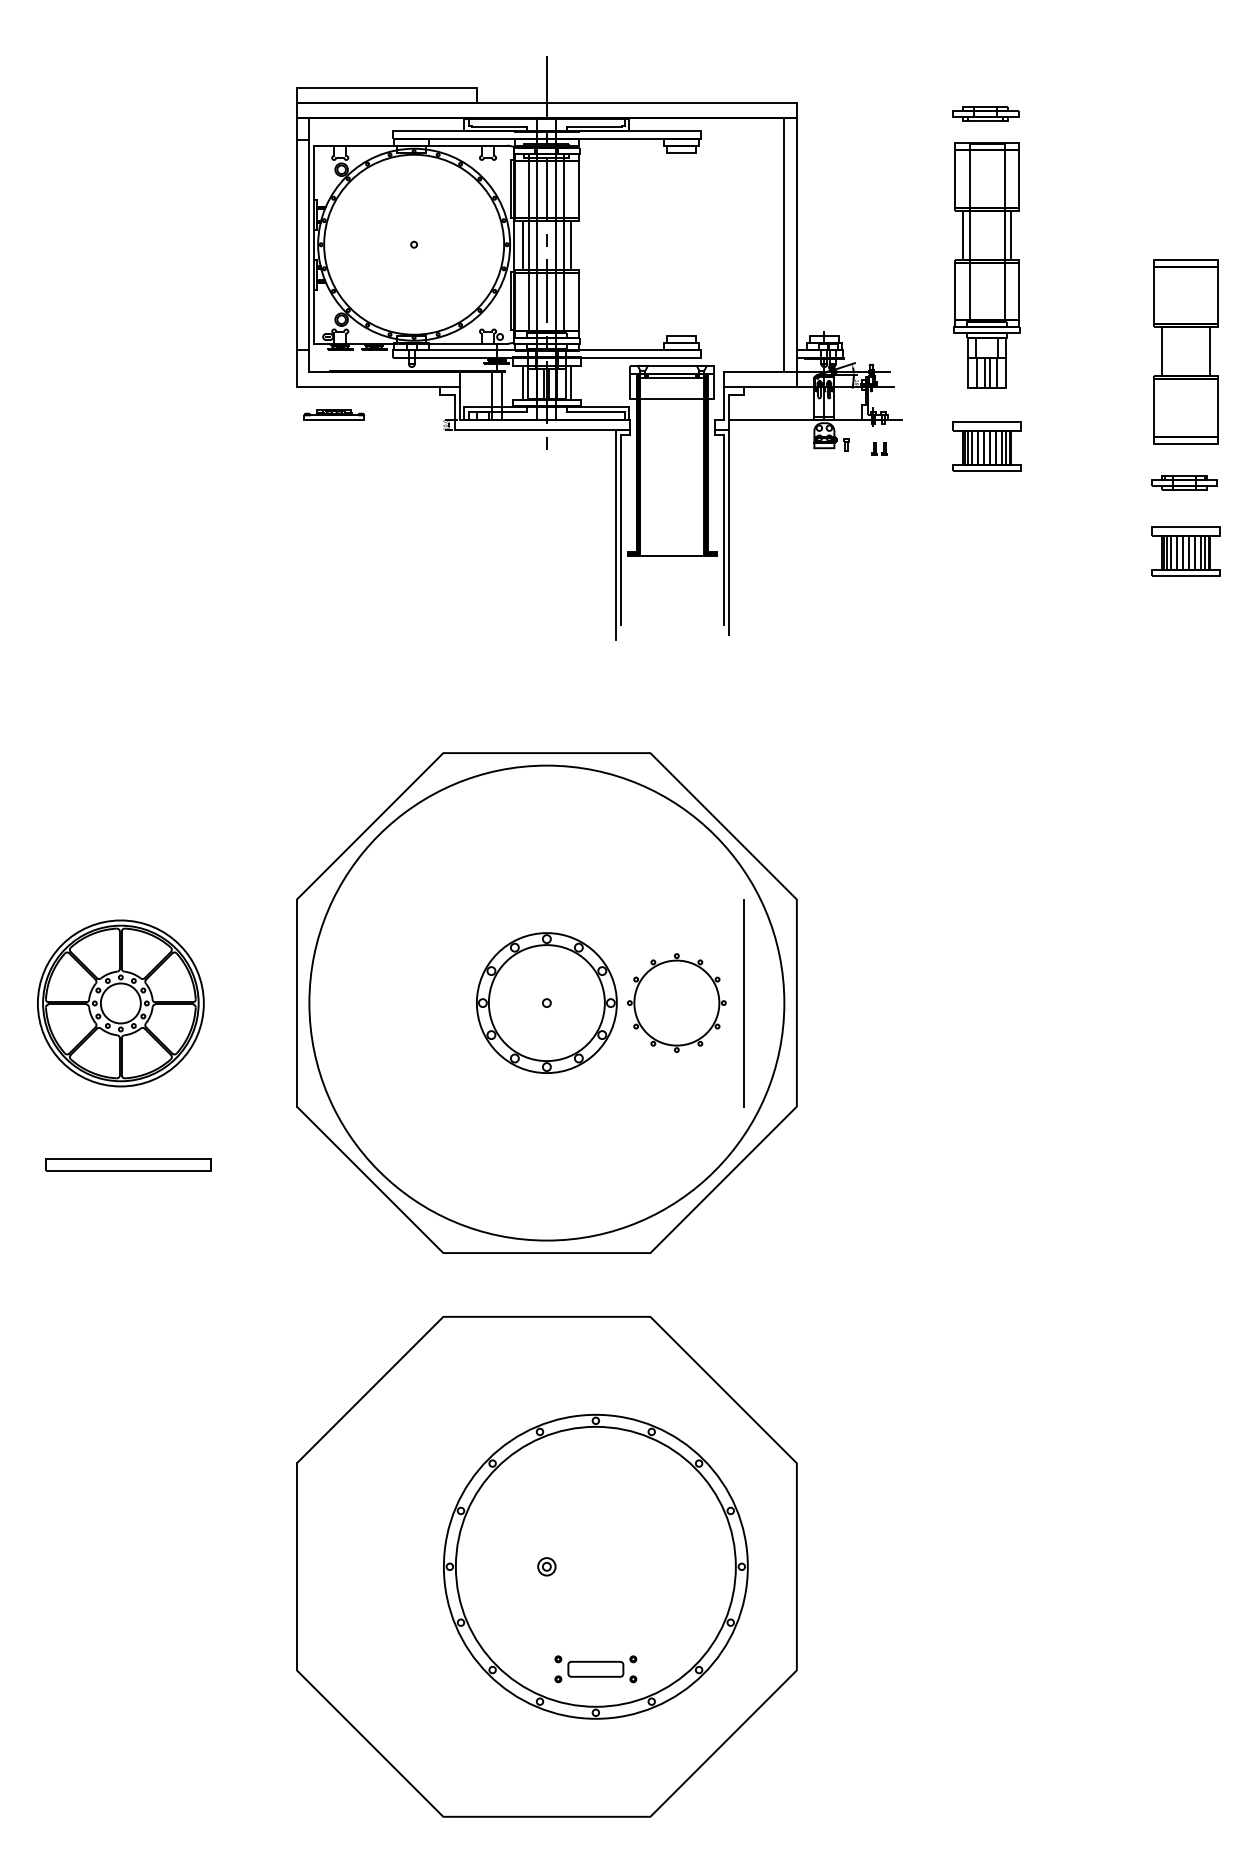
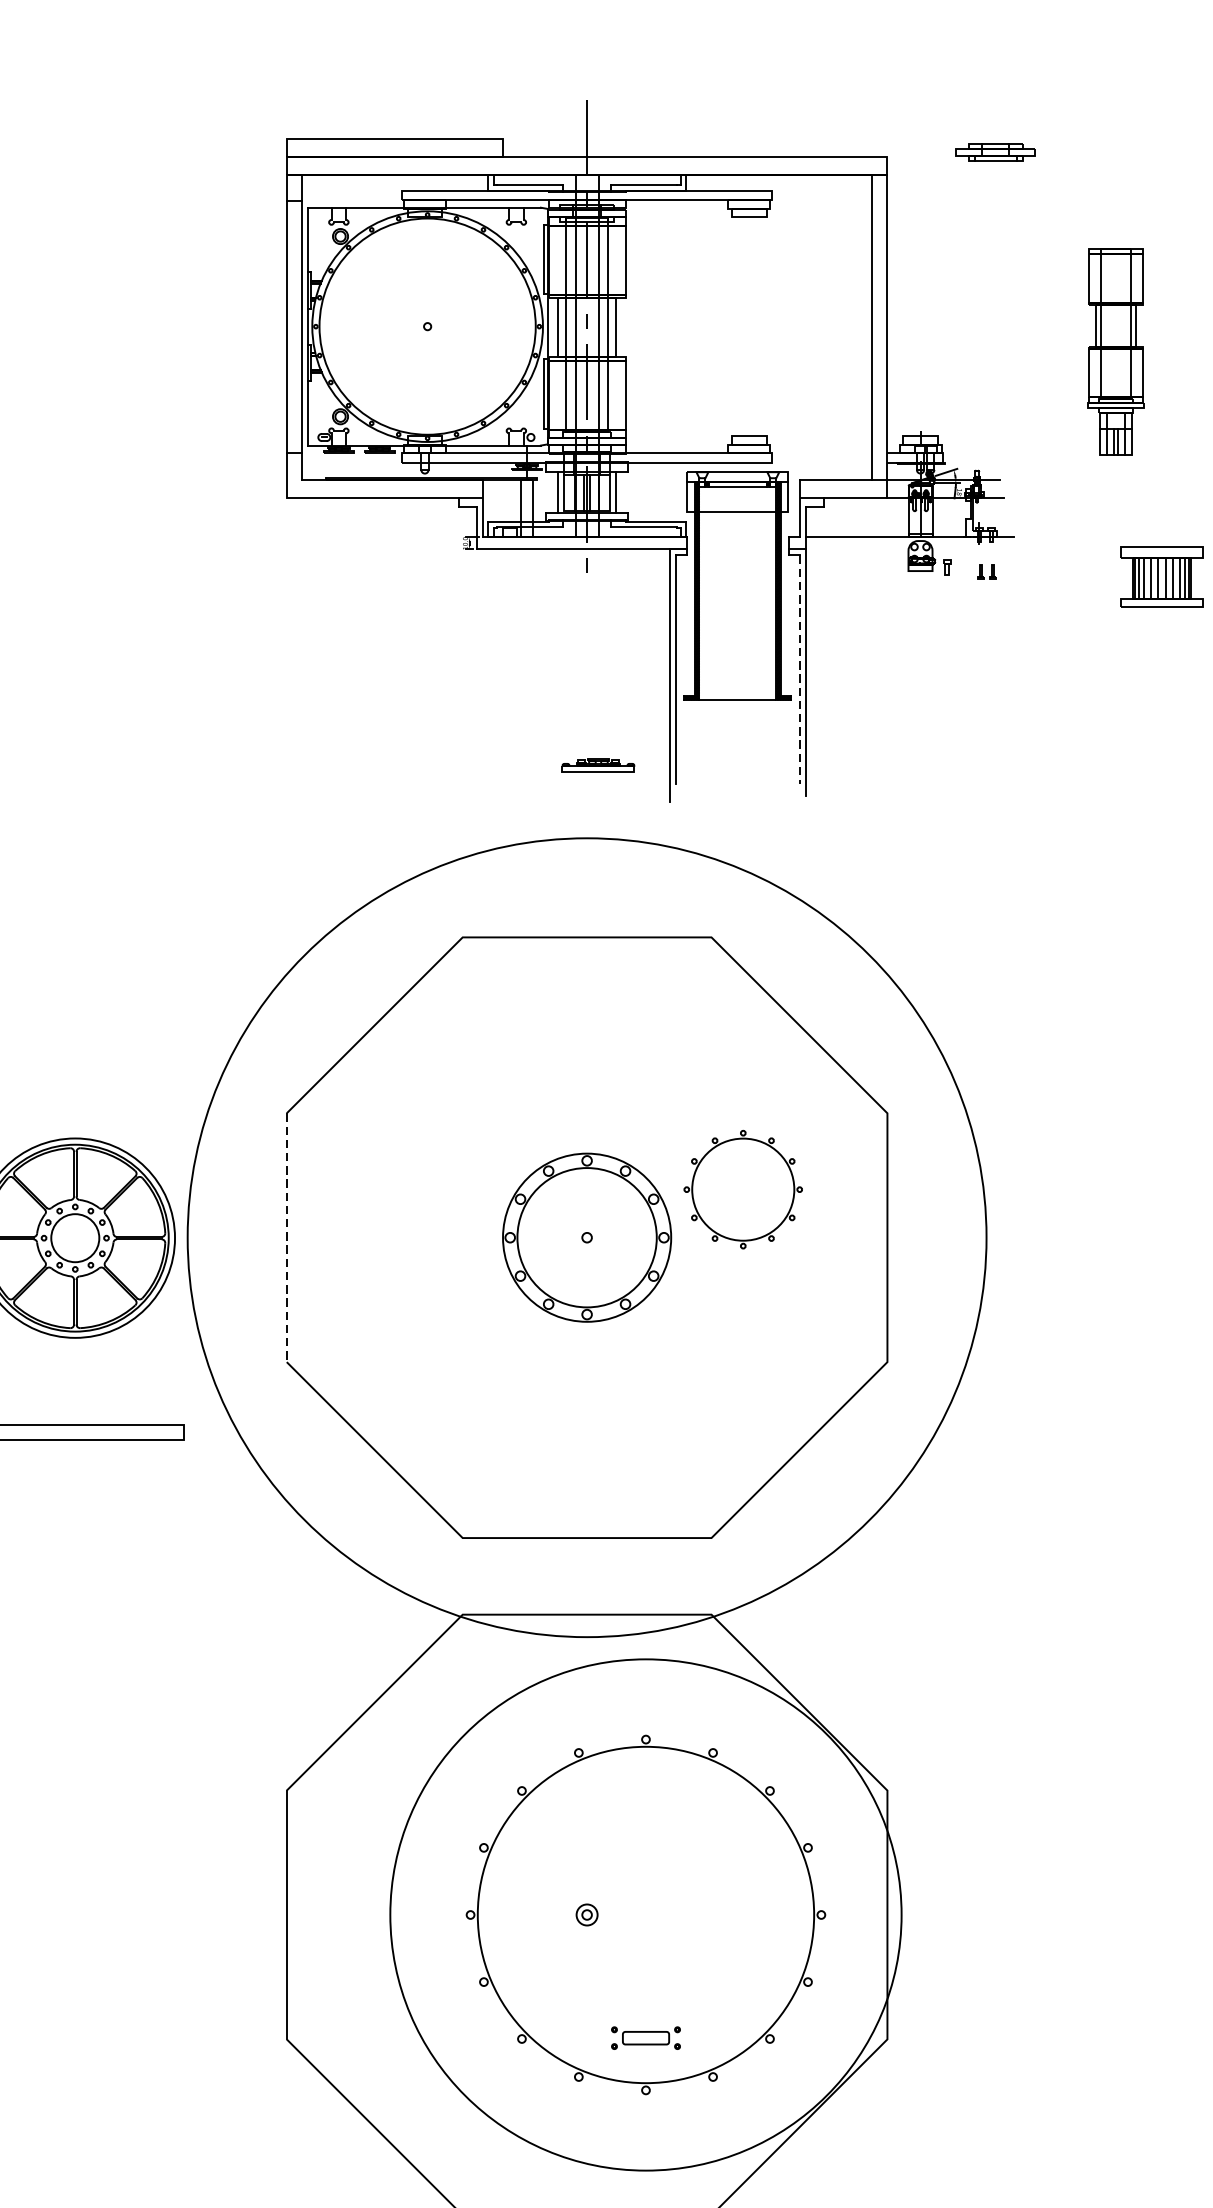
part: (985, 113) -> (995, 152), moved
part: (986, 265) -> (1115, 351), size x0.7
part: (334, 414) -> (598, 764), moved
part: (986, 446) -> (1160, 577), moved
line: (723, 530) -> (799, 669), solid -> dashed
circle: (546, 1002) -> (586, 1237), size x1.4
part: (676, 1002) -> (742, 1188), moved
line: (743, 1002) -> (823, 1237), removed
line: (296, 1003) -> (286, 1238), solid -> dashed
circle: (595, 1566) -> (645, 1914), size x1.4
part: (595, 1669) -> (645, 2038), size x0.7

